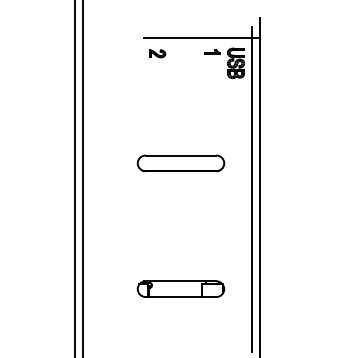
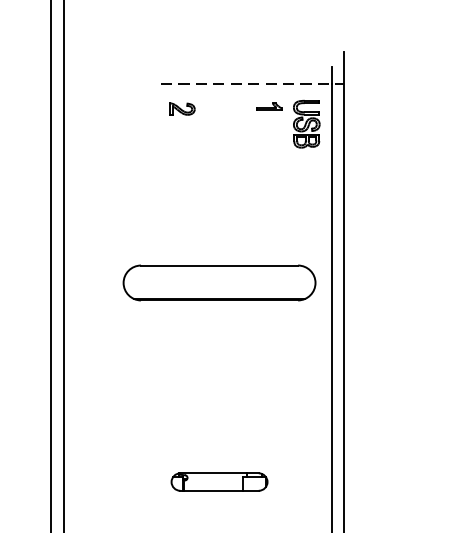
line: (201, 37) -> (252, 83), solid -> dashed
part: (180, 162) -> (218, 281), size x1.4
part: (180, 288) -> (218, 481), size x0.7

